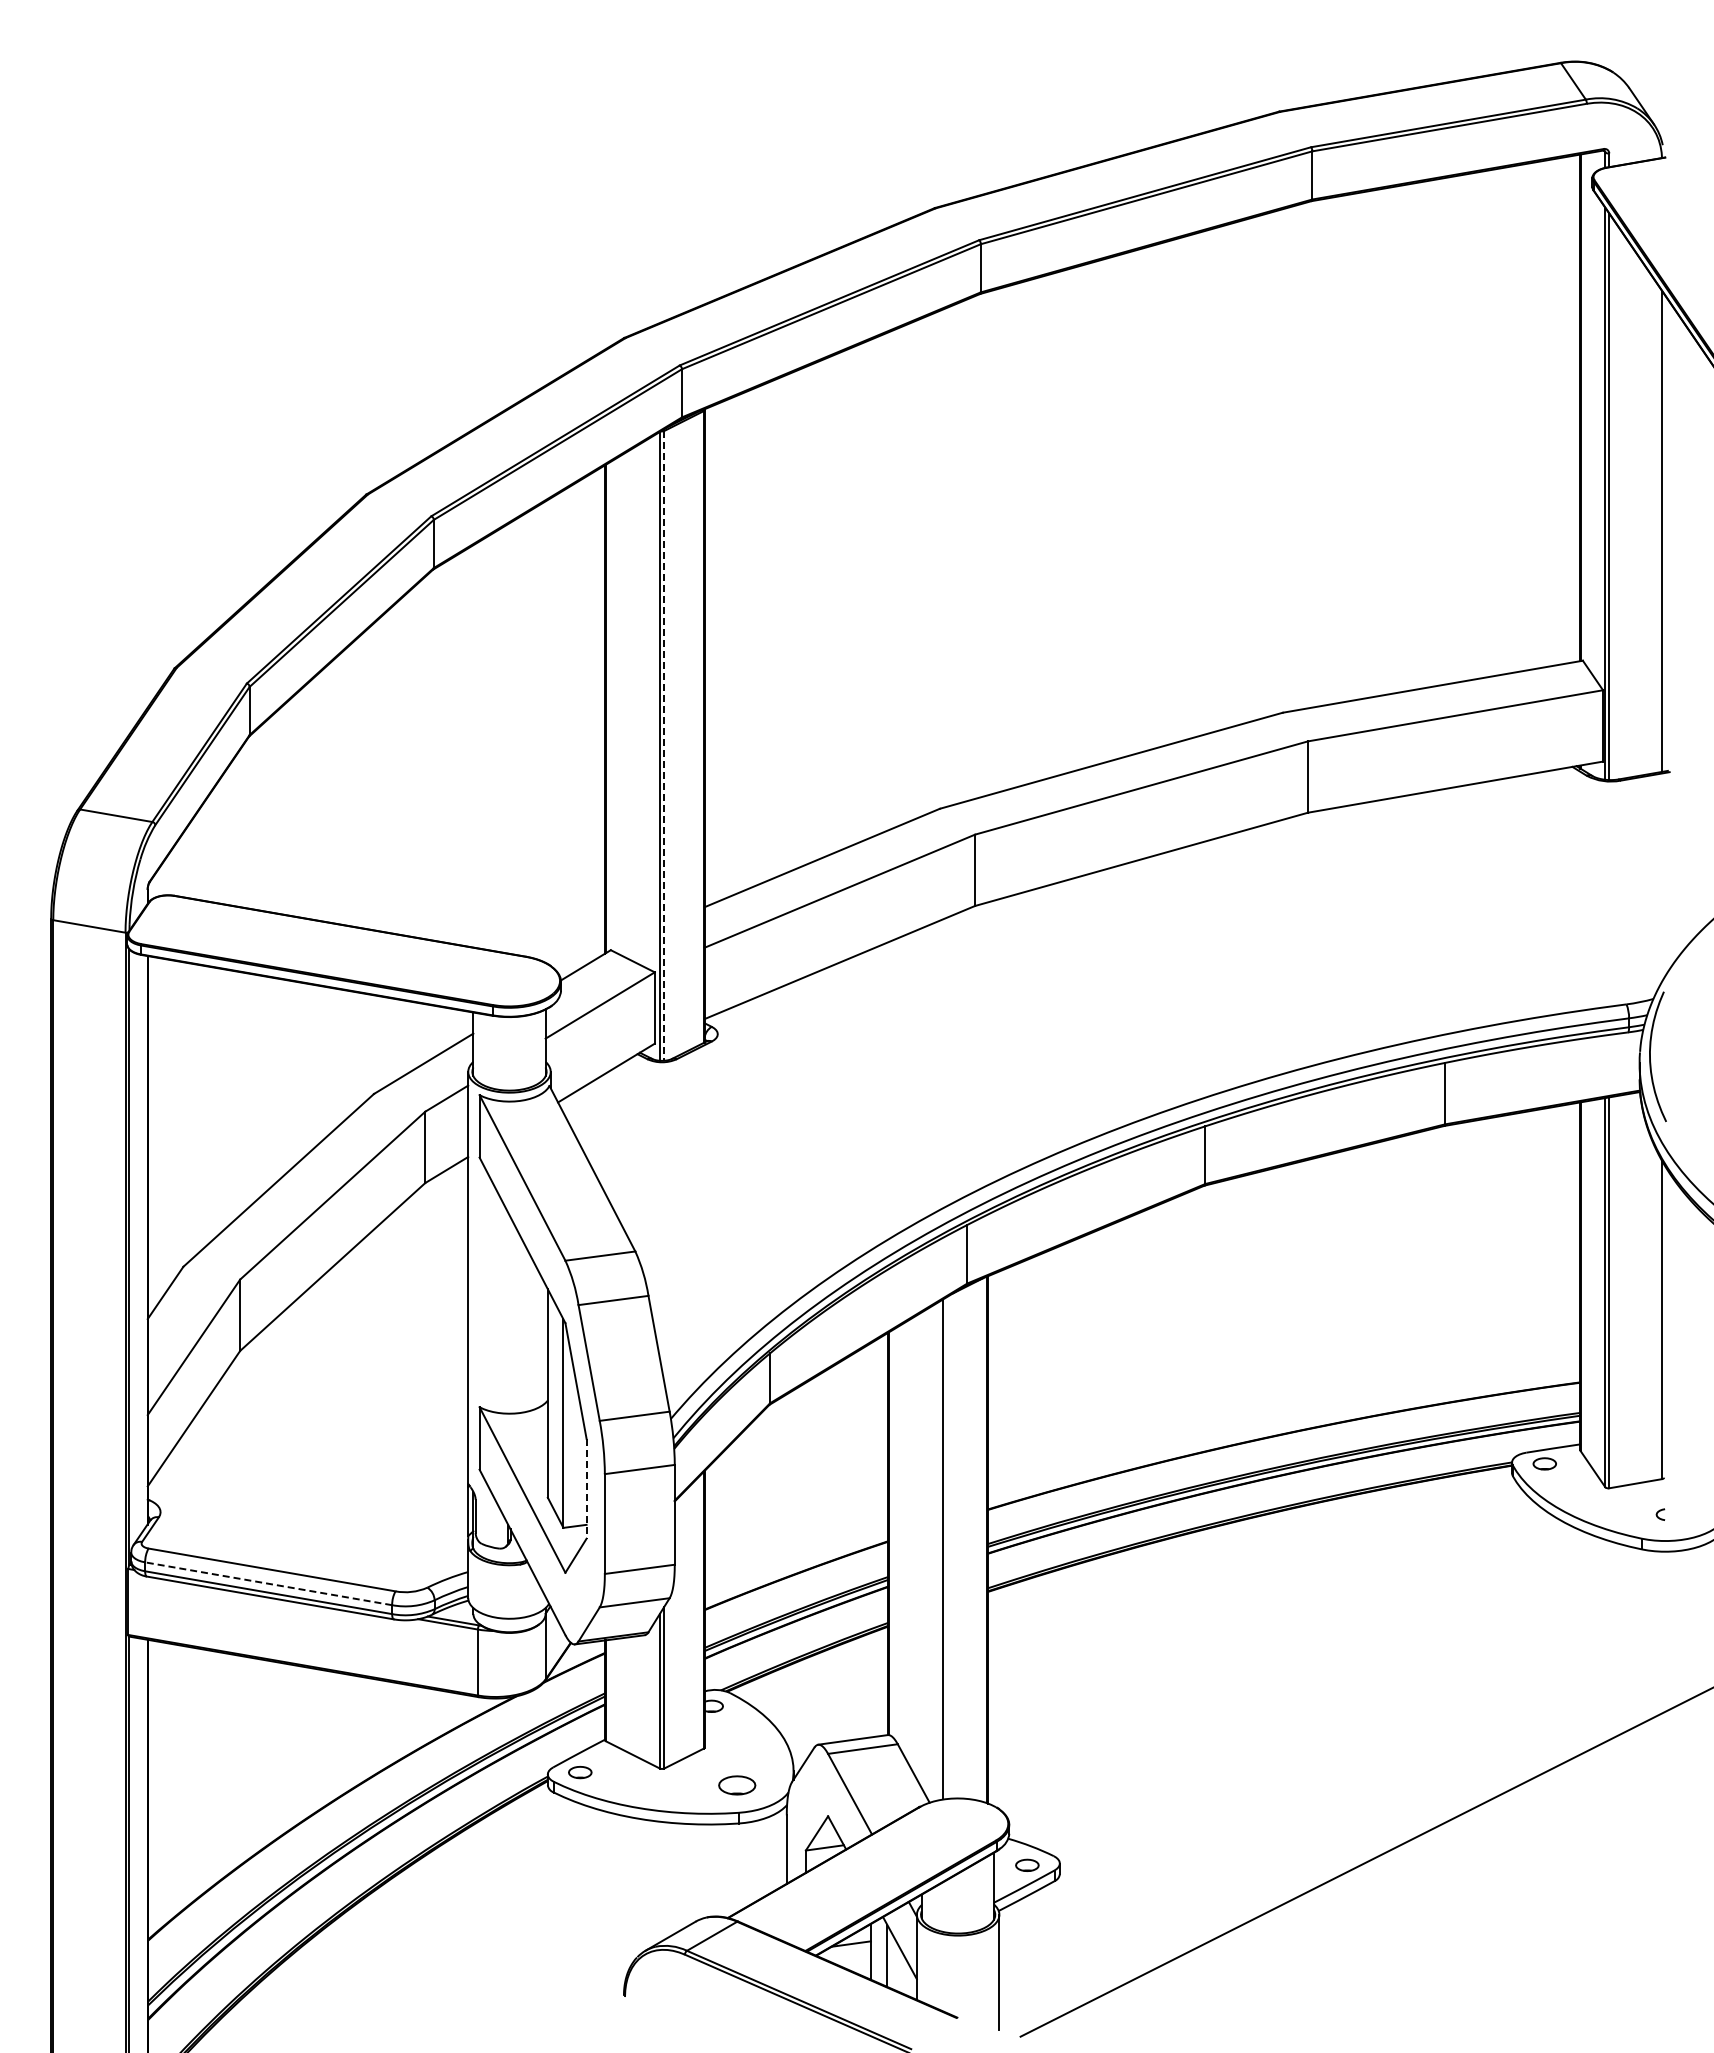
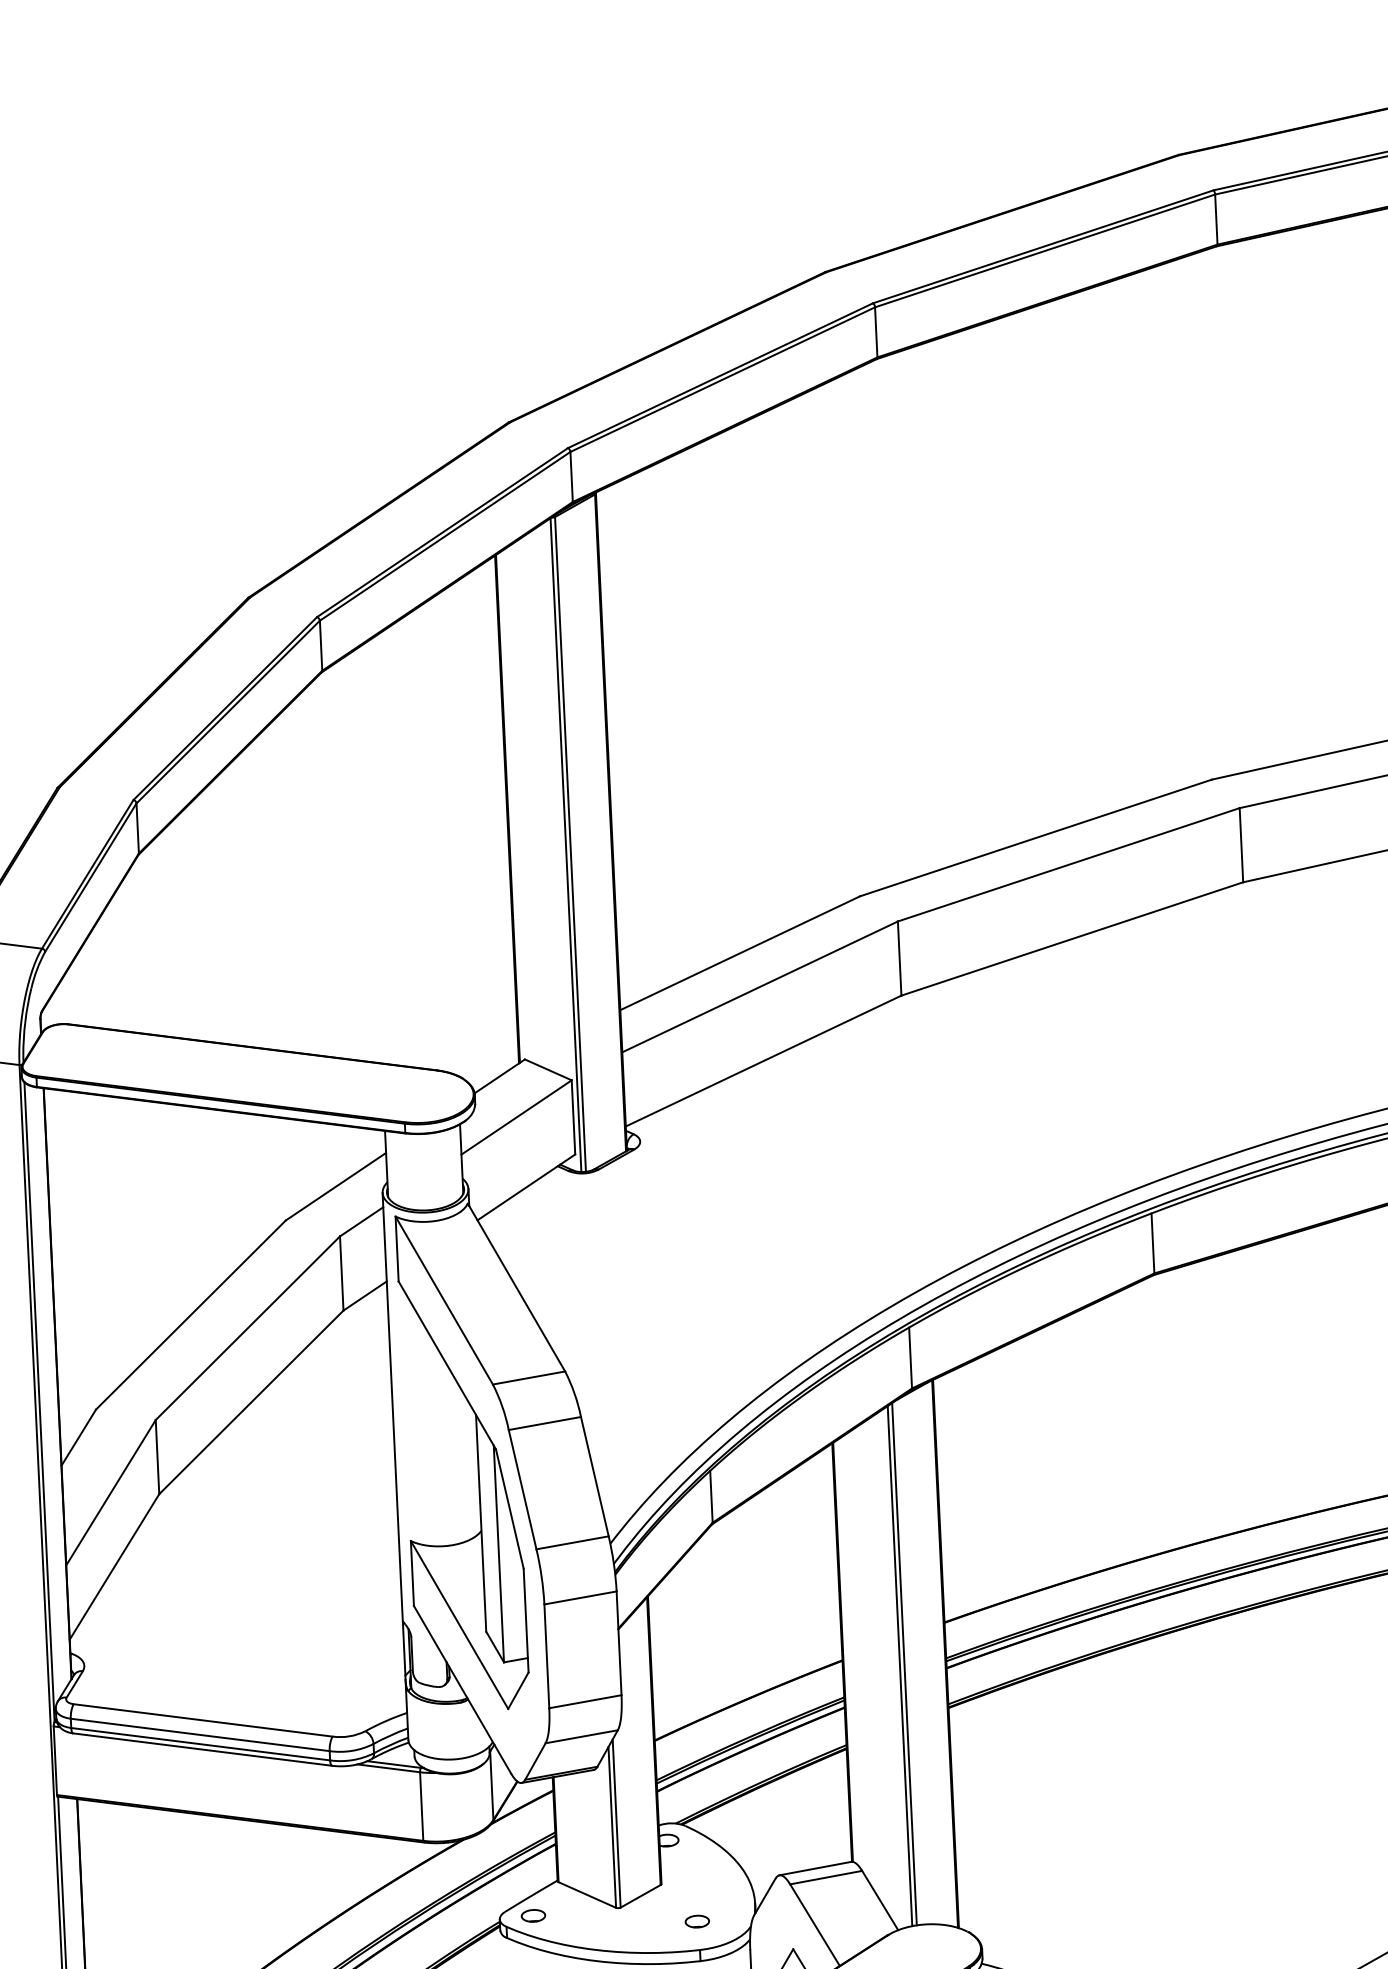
line: (664, 745) -> (570, 844), dashed -> solid
line: (586, 1488) -> (526, 1620), dashed -> solid
line: (947, 1547) -> (904, 1663), added
line: (268, 1583) -> (200, 1734), dashed -> solid
part: (737, 1785) -> (697, 1921), size x0.62

